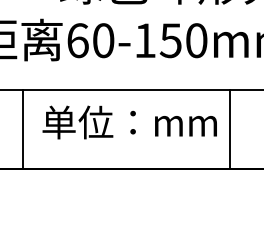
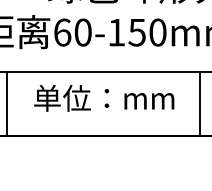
line: (23, 128) -> (7, 103), moved
line: (229, 128) -> (199, 103), moved

